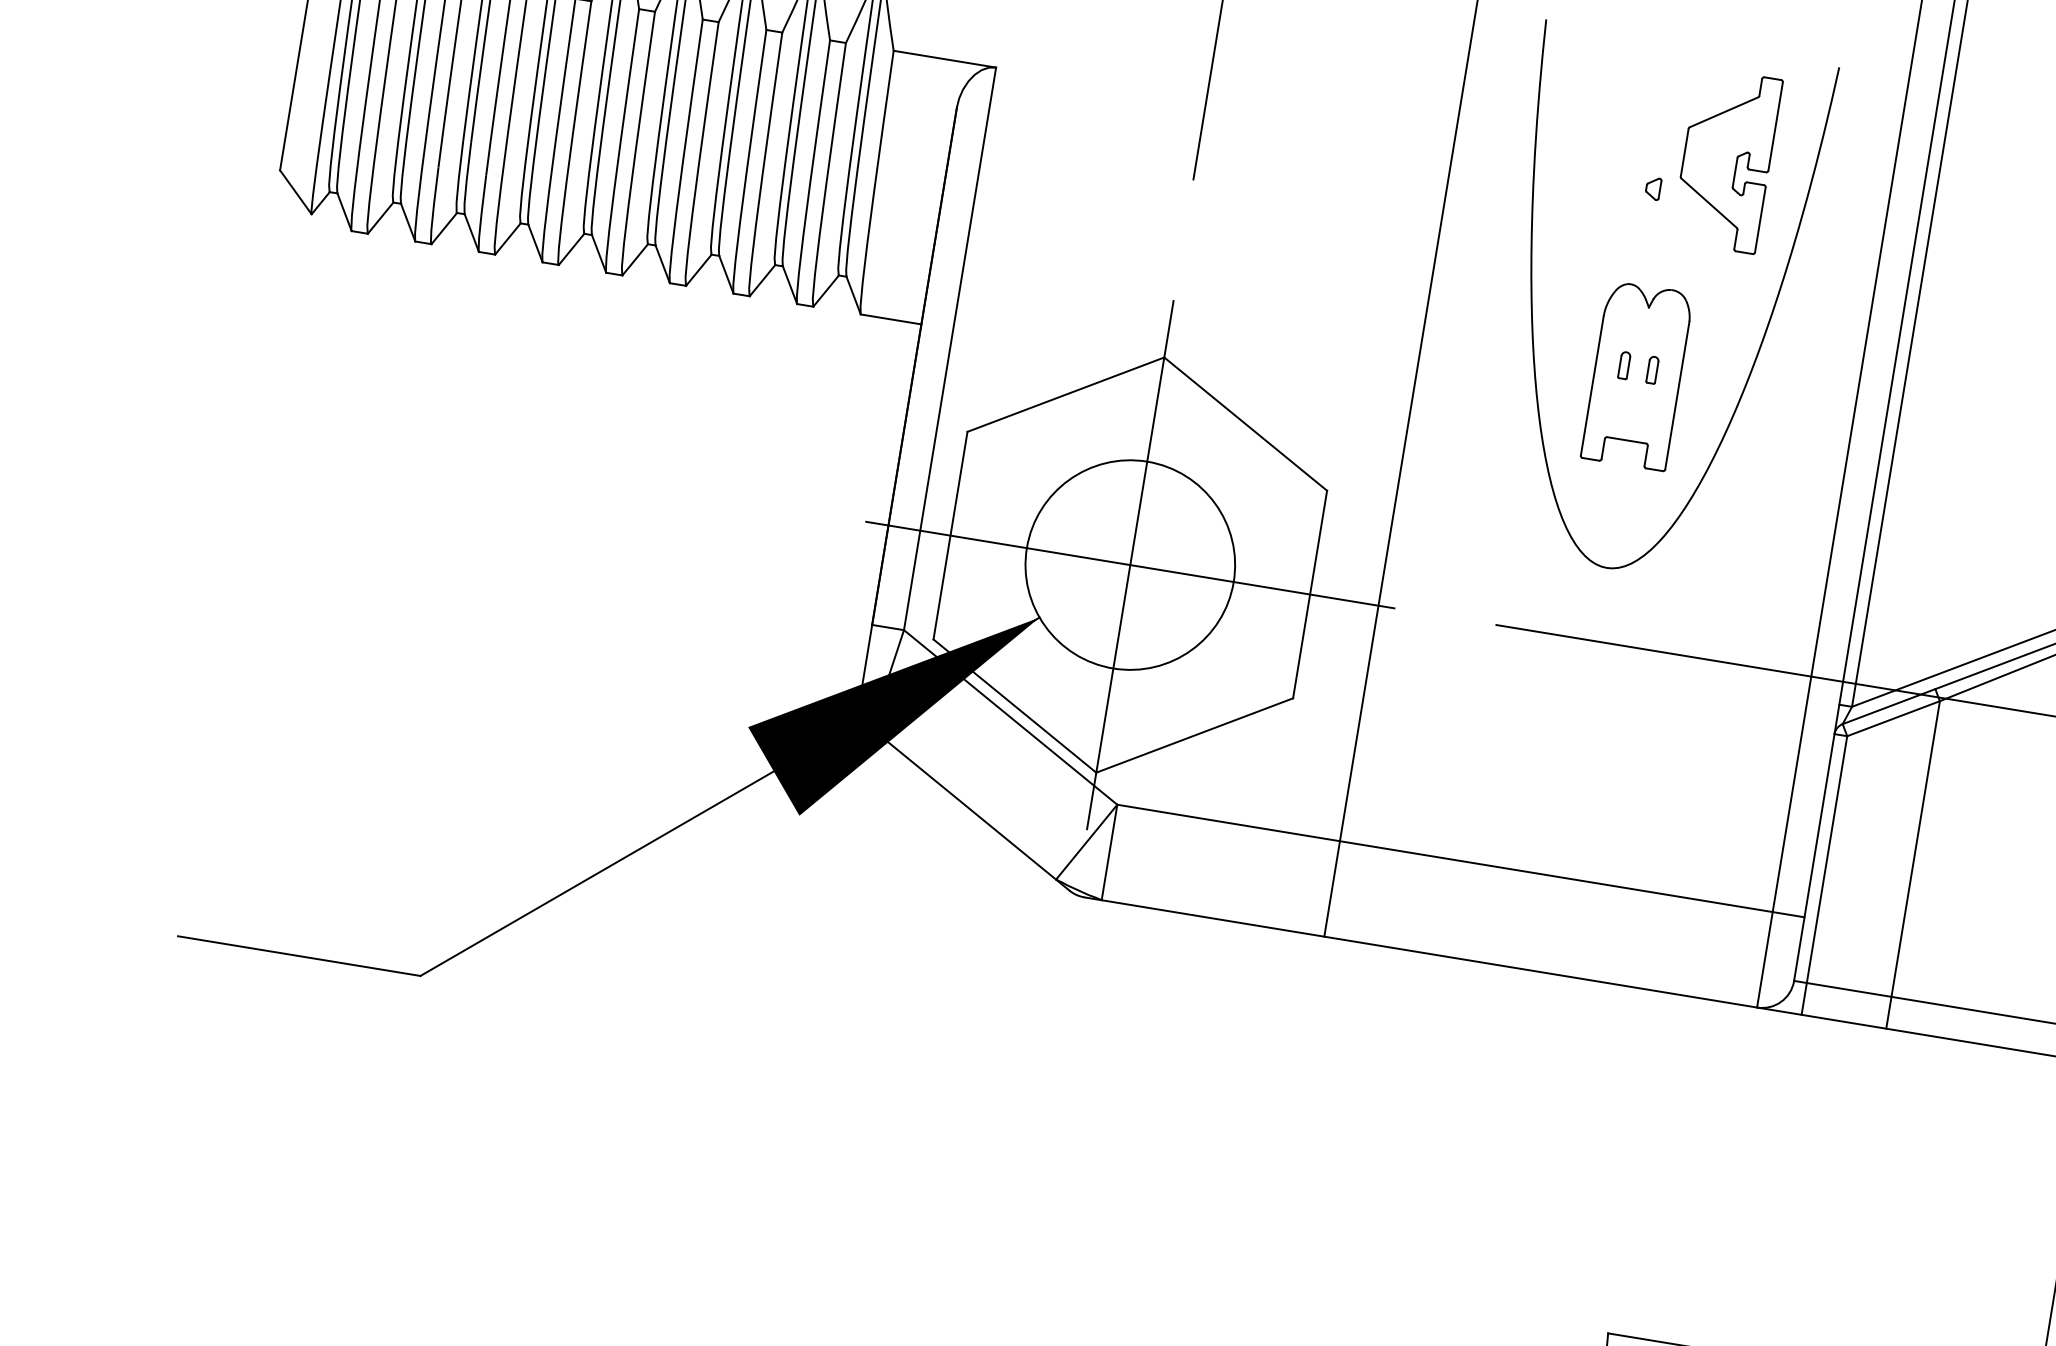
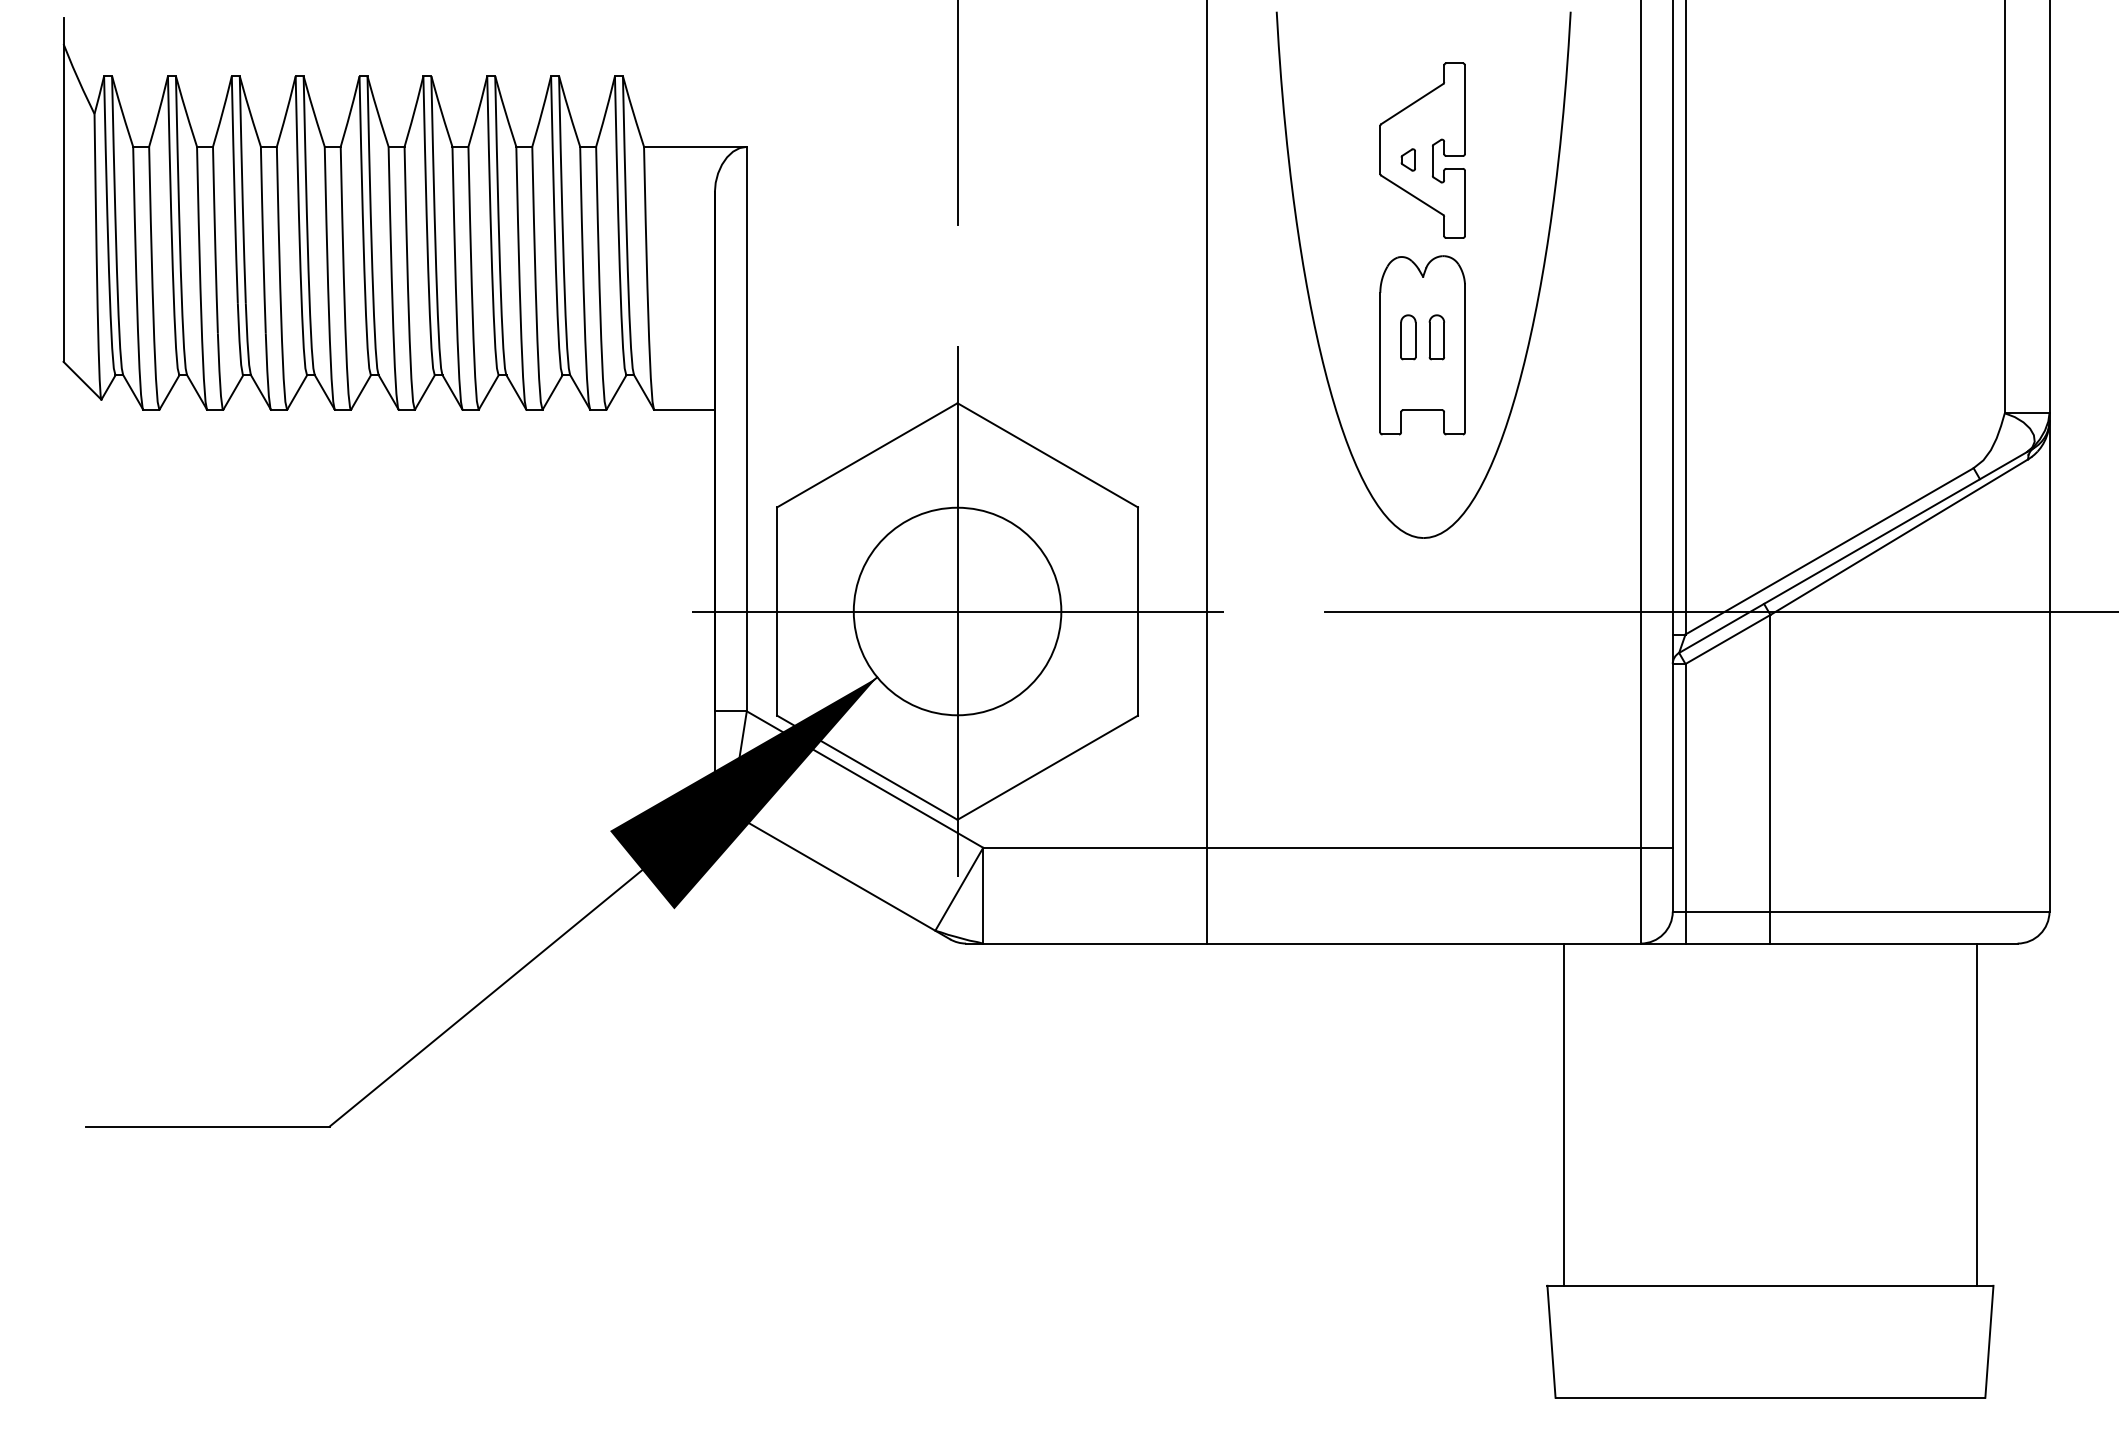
part: (1726, 160) -> (1422, 150), moved
part: (1624, 365) -> (1408, 337), size x1.67
part: (1652, 370) -> (1436, 337), size x1.67
line: (1652, 1165) -> (1563, 1114), added

